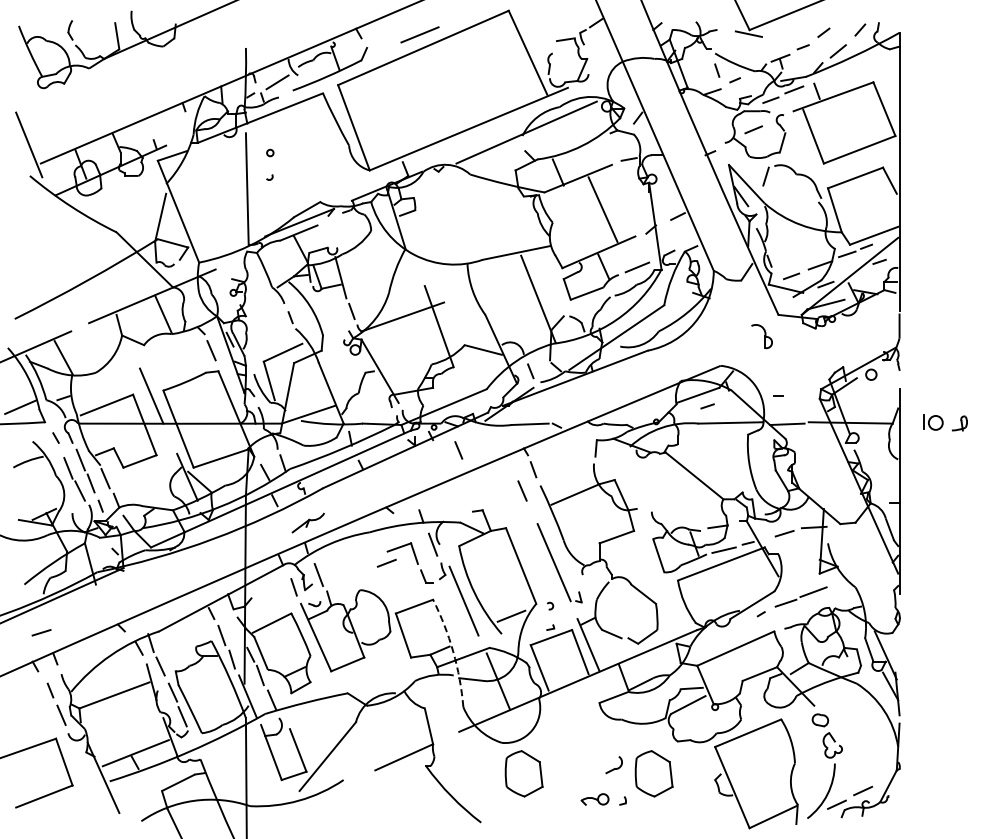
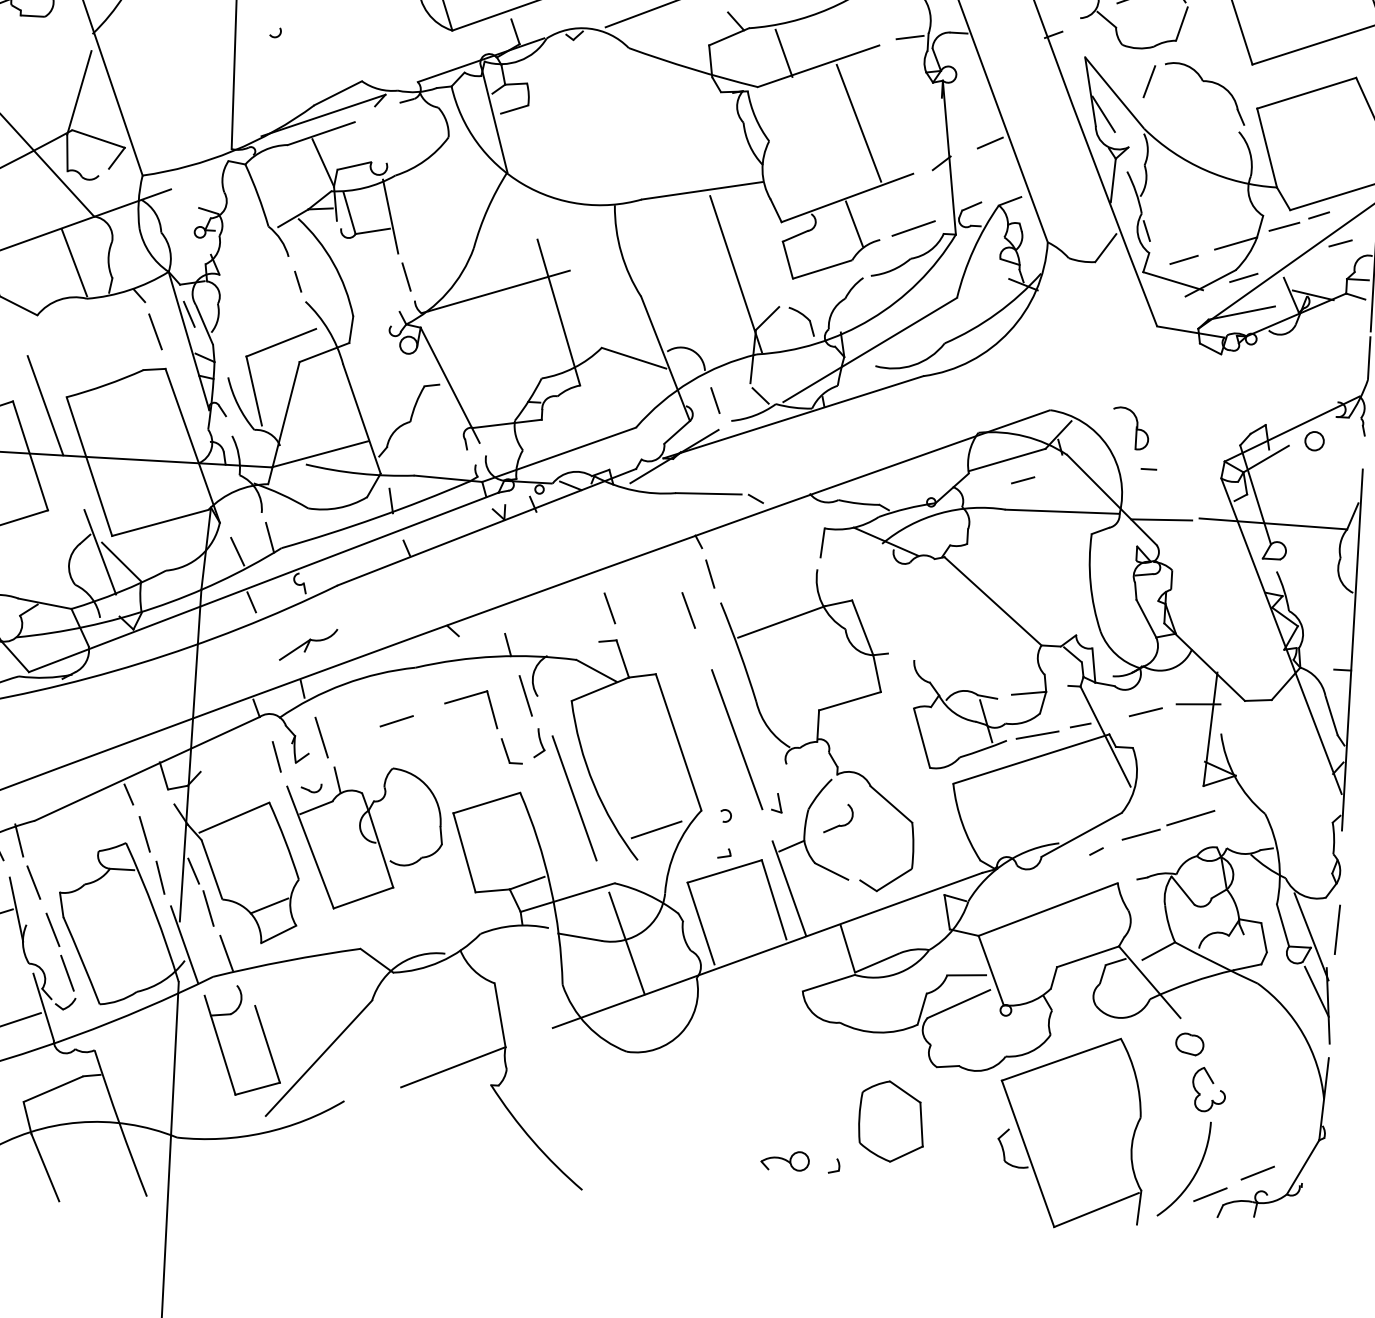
part: (761, 336) -> (1130, 428), moved
line: (458, 450) -> (609, 608), moved
line: (386, 562) -> (396, 719), moved
line: (899, 650) -> (1336, 929), added
arc: (453, 651) -> (550, 885), dashed -> solid
part: (613, 765) -> (837, 819), moved
part: (523, 773) -> (661, 1107), removed

